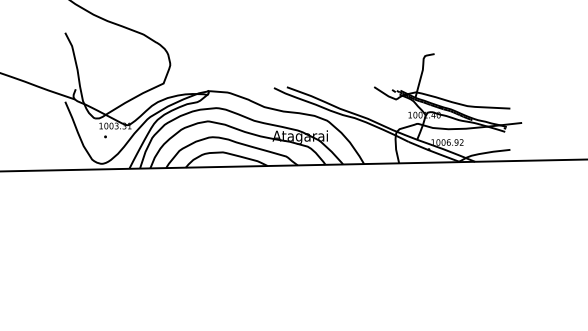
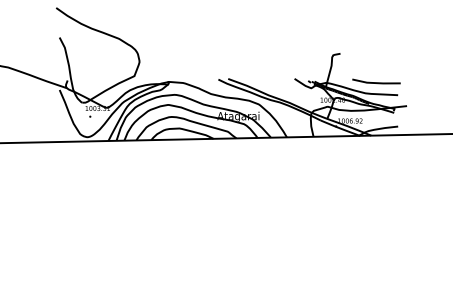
line: (481, 91) -> (376, 82), added

